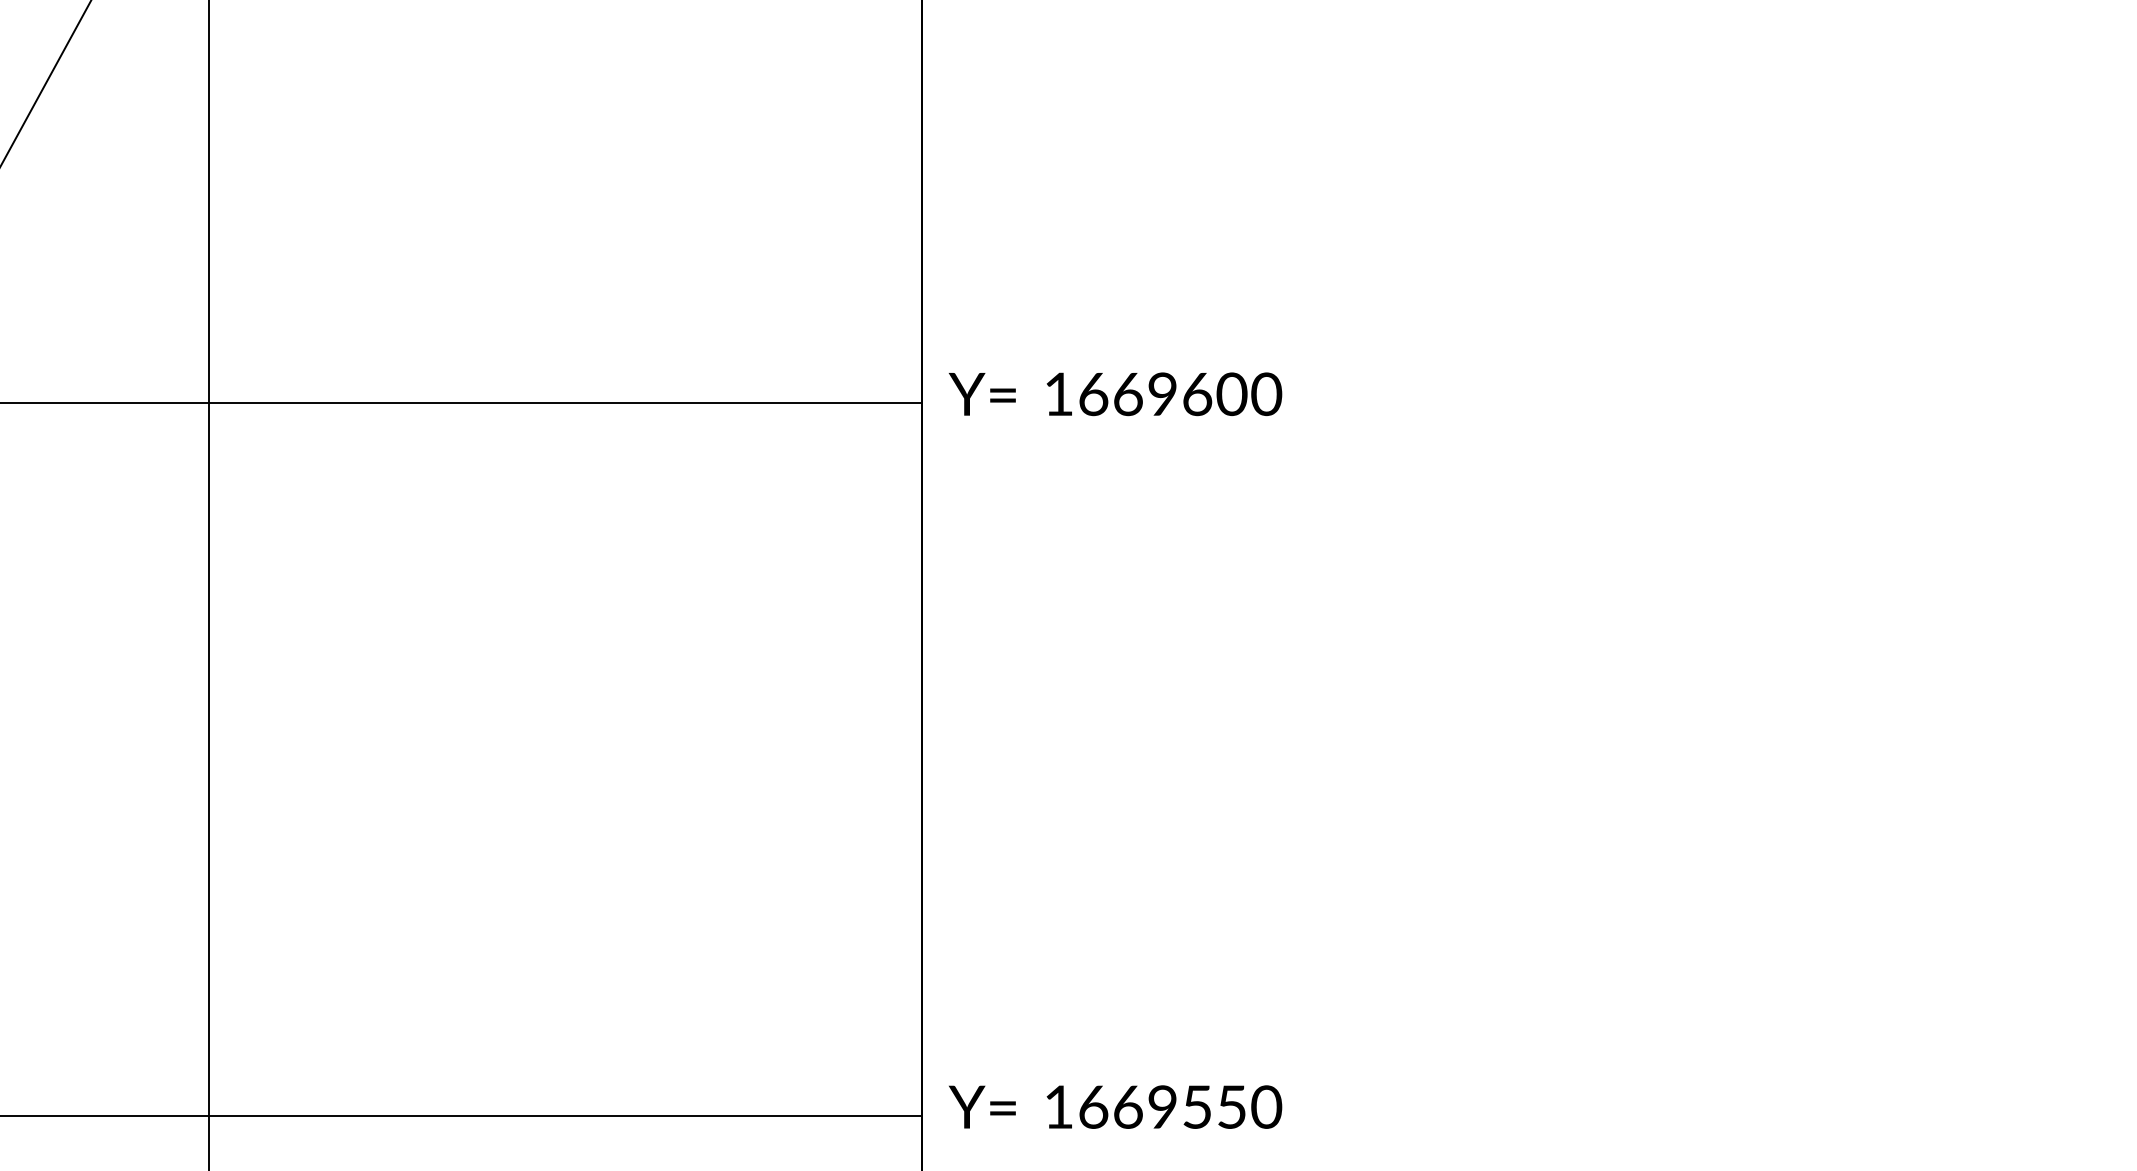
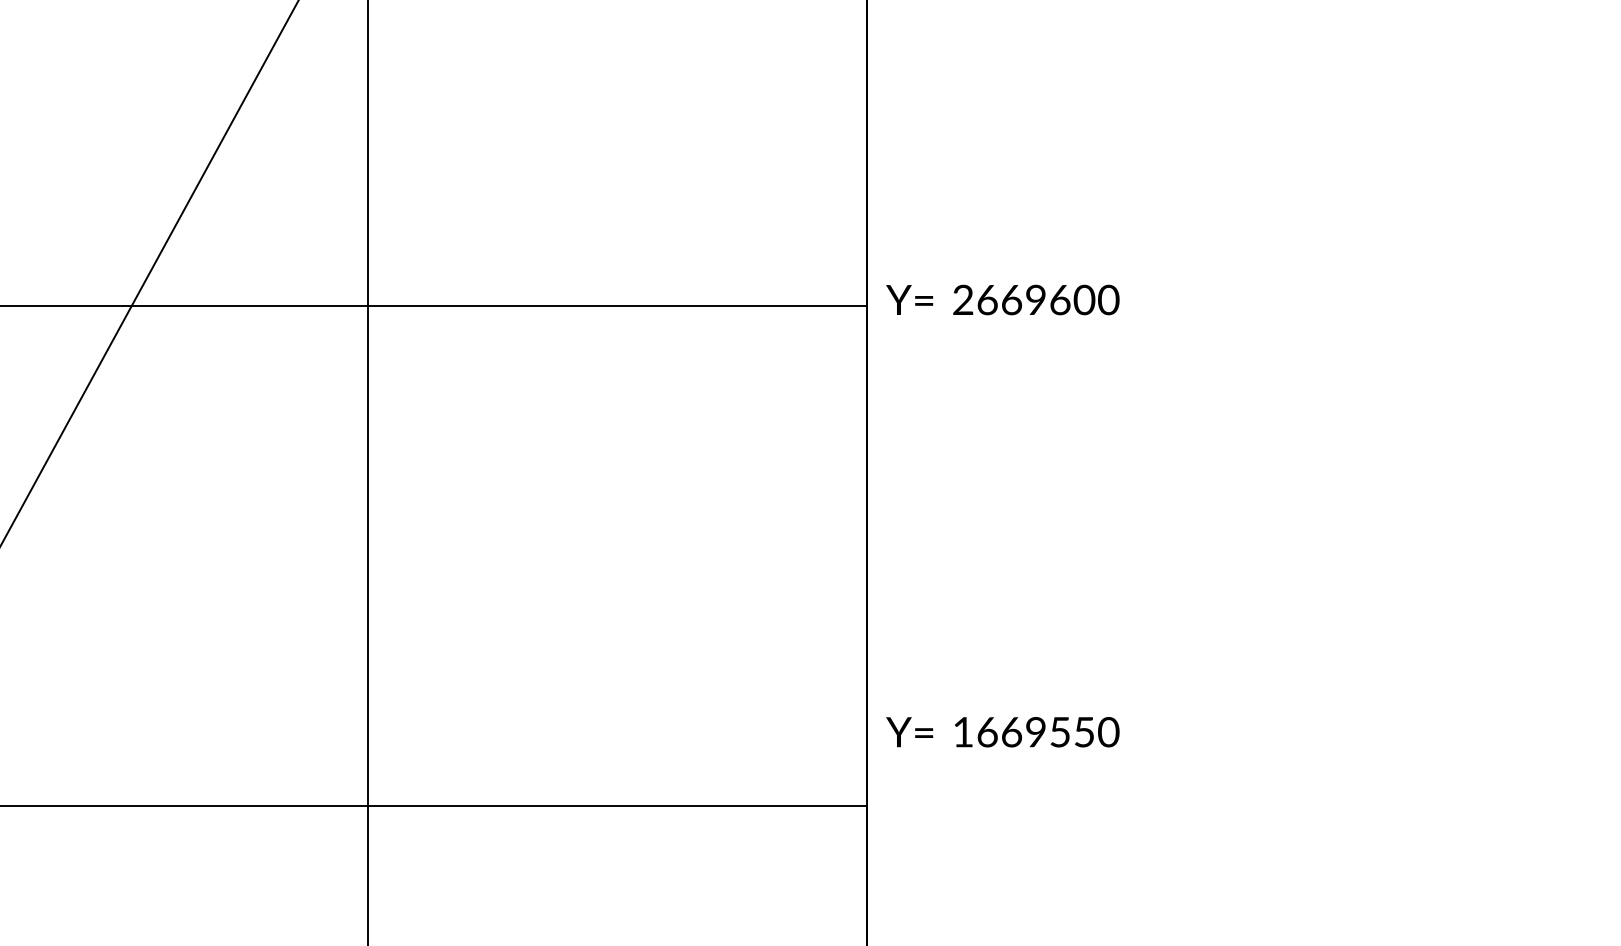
text: (1059, 393) -> (963, 299), 1669600 -> 2669600
text: (1114, 1107) -> (1002, 732), moved

